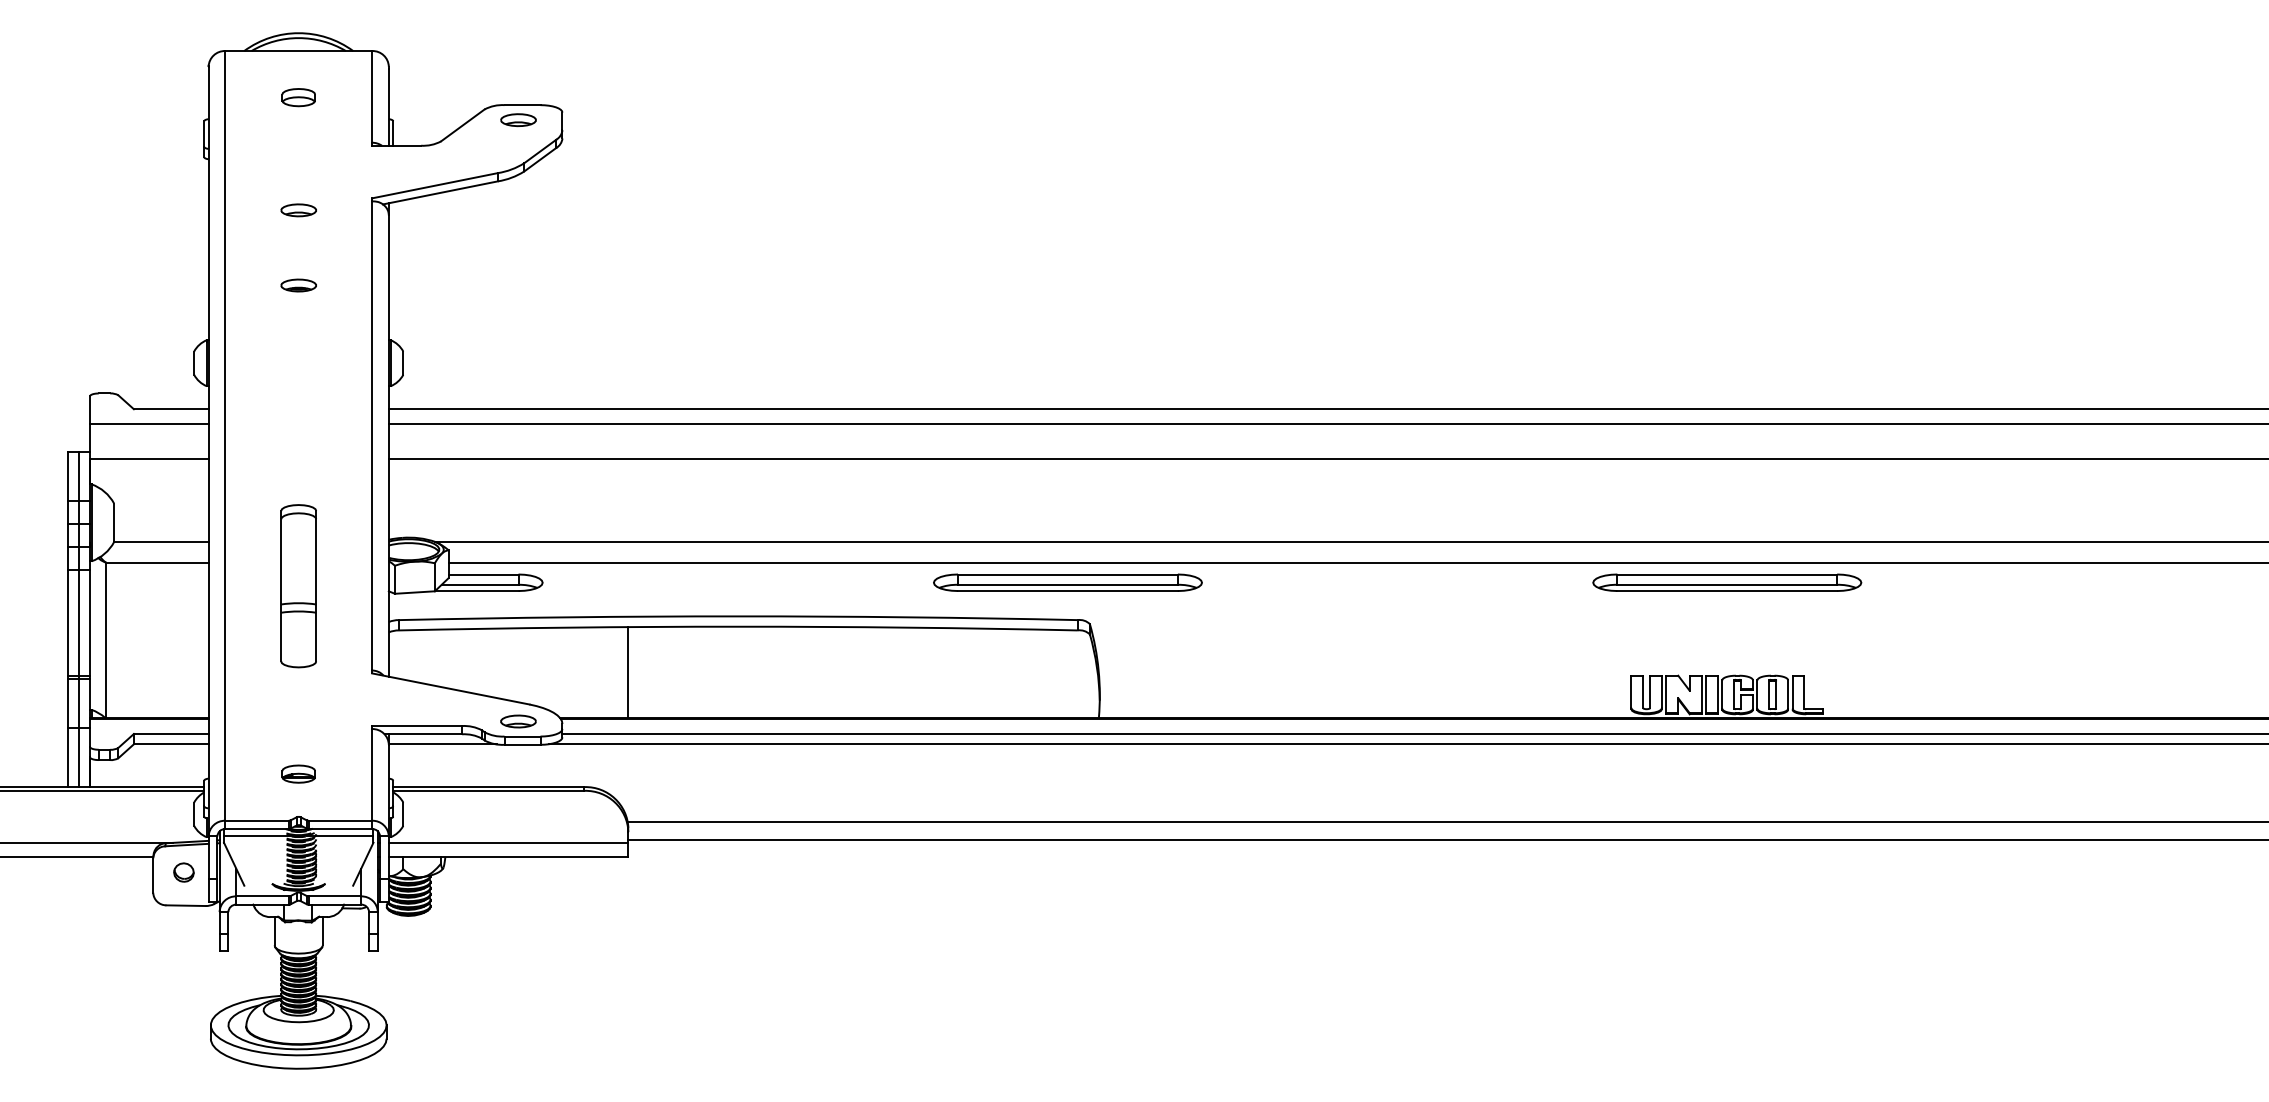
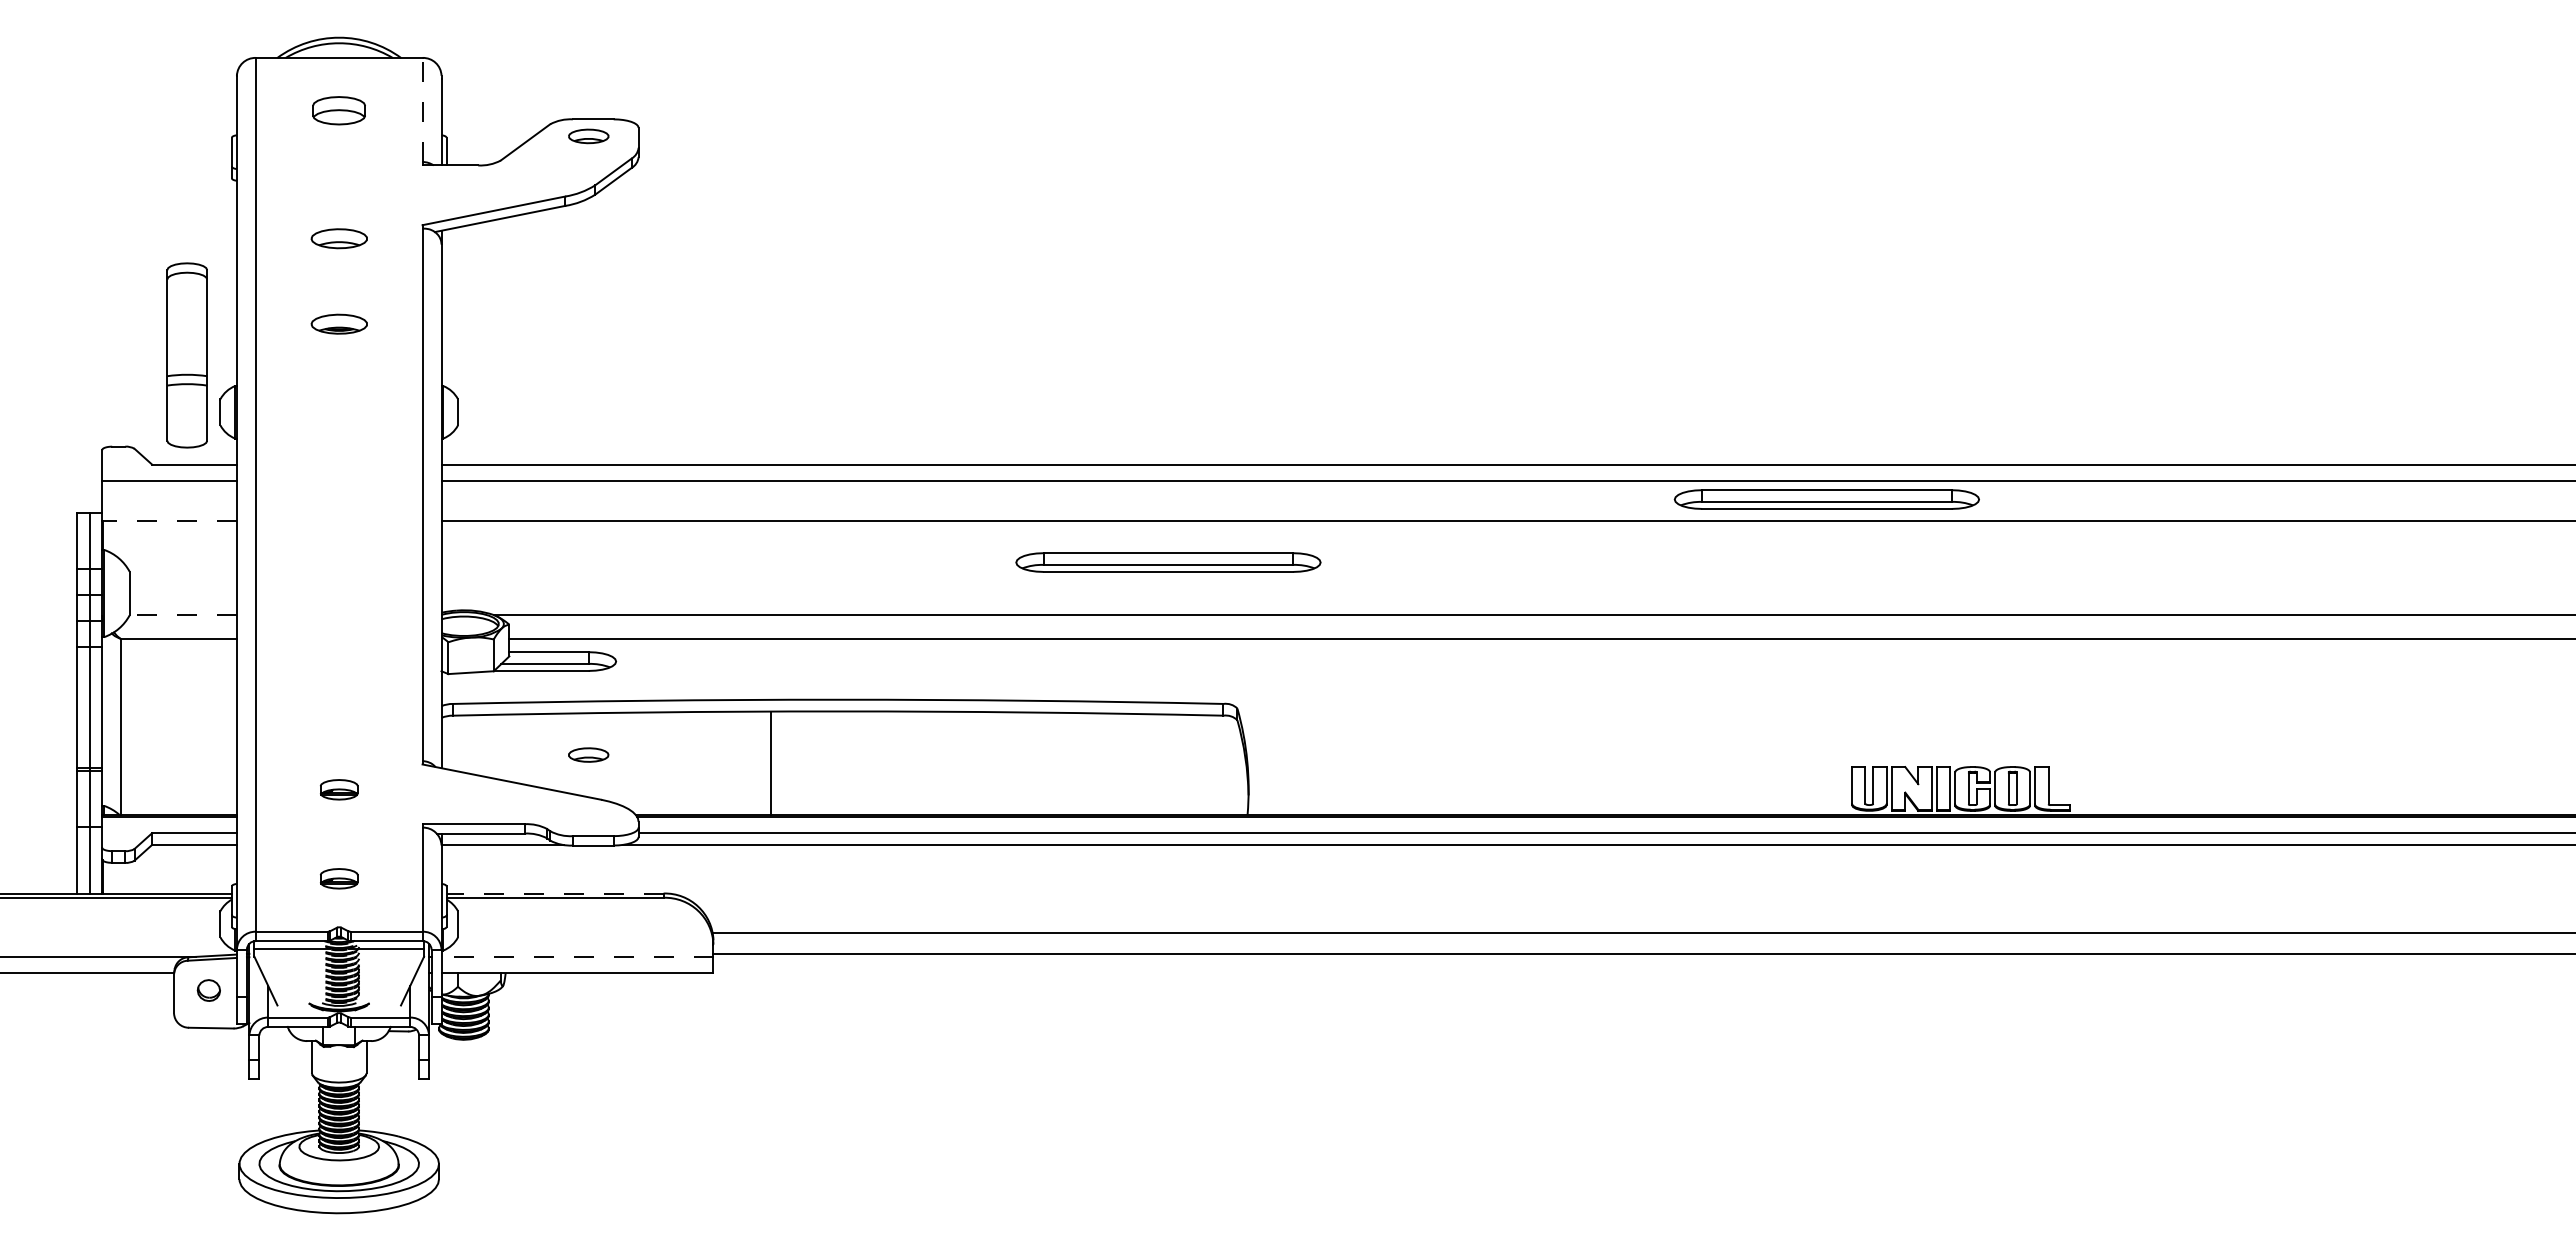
line: (372, 96) -> (422, 109), solid -> dashed
part: (298, 97) -> (339, 110), size x1.4
part: (298, 210) -> (338, 238), size x1.4
part: (298, 284) -> (338, 323), size x1.4
line: (149, 459) -> (169, 521), solid -> dashed
line: (161, 541) -> (183, 614), solid -> dashed
part: (1067, 582) -> (1168, 562), moved
part: (1726, 582) -> (1826, 499), moved
part: (298, 586) -> (186, 355), moved
line: (628, 671) -> (771, 762), moved
part: (298, 695) -> (338, 789), added
part: (518, 721) -> (588, 754), moved
line: (489, 787) -> (555, 893), solid -> dashed
line: (508, 842) -> (577, 956), solid -> dashed

